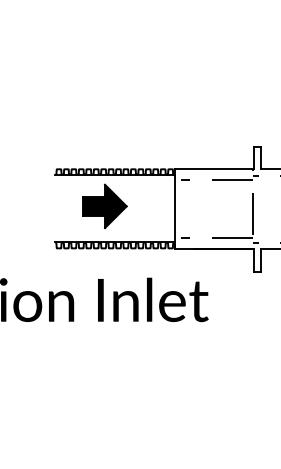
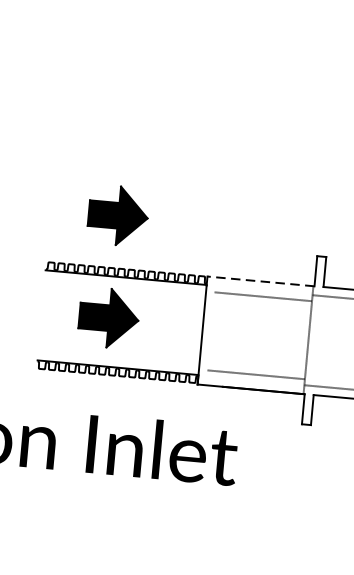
part: (104, 129) -> (117, 214), added
line: (214, 169) -> (261, 281), solid -> dashed

